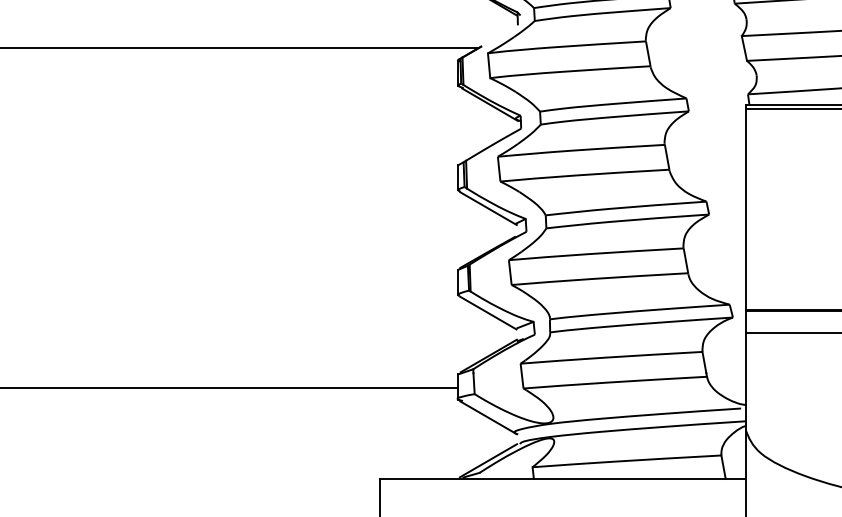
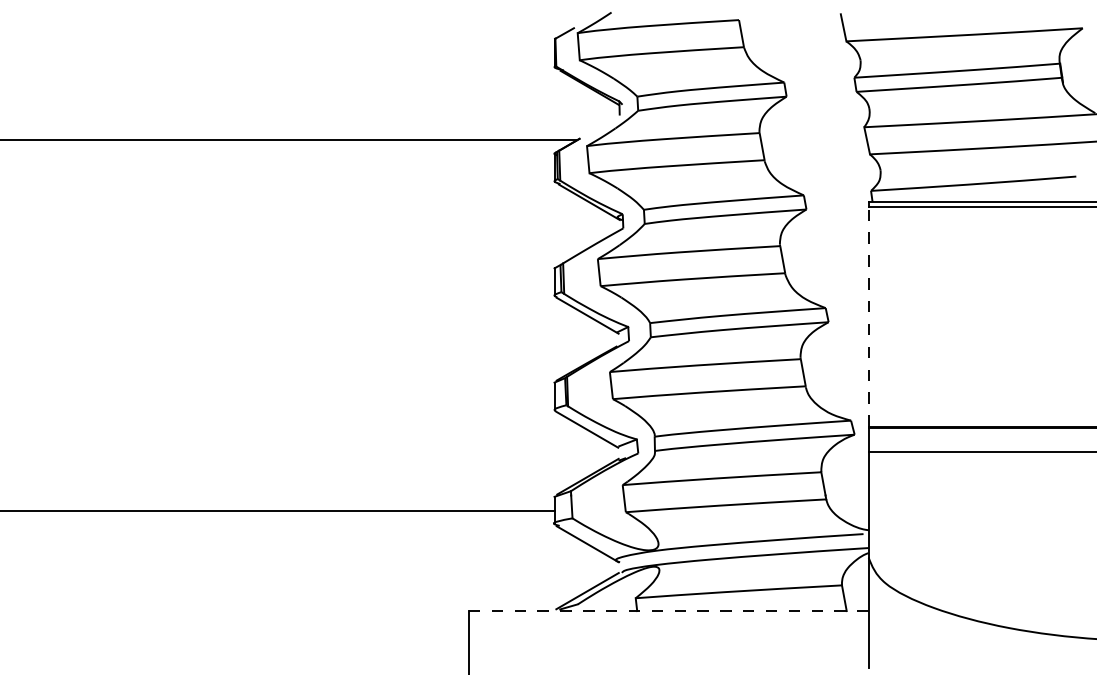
line: (745, 209) -> (868, 316), solid -> dashed
line: (562, 479) -> (668, 611), solid -> dashed

